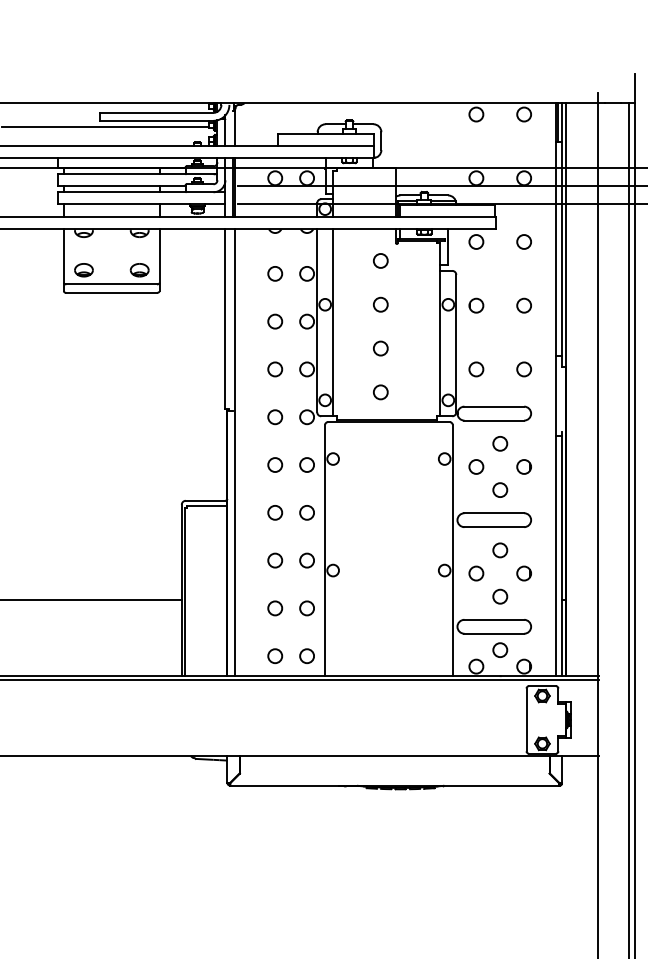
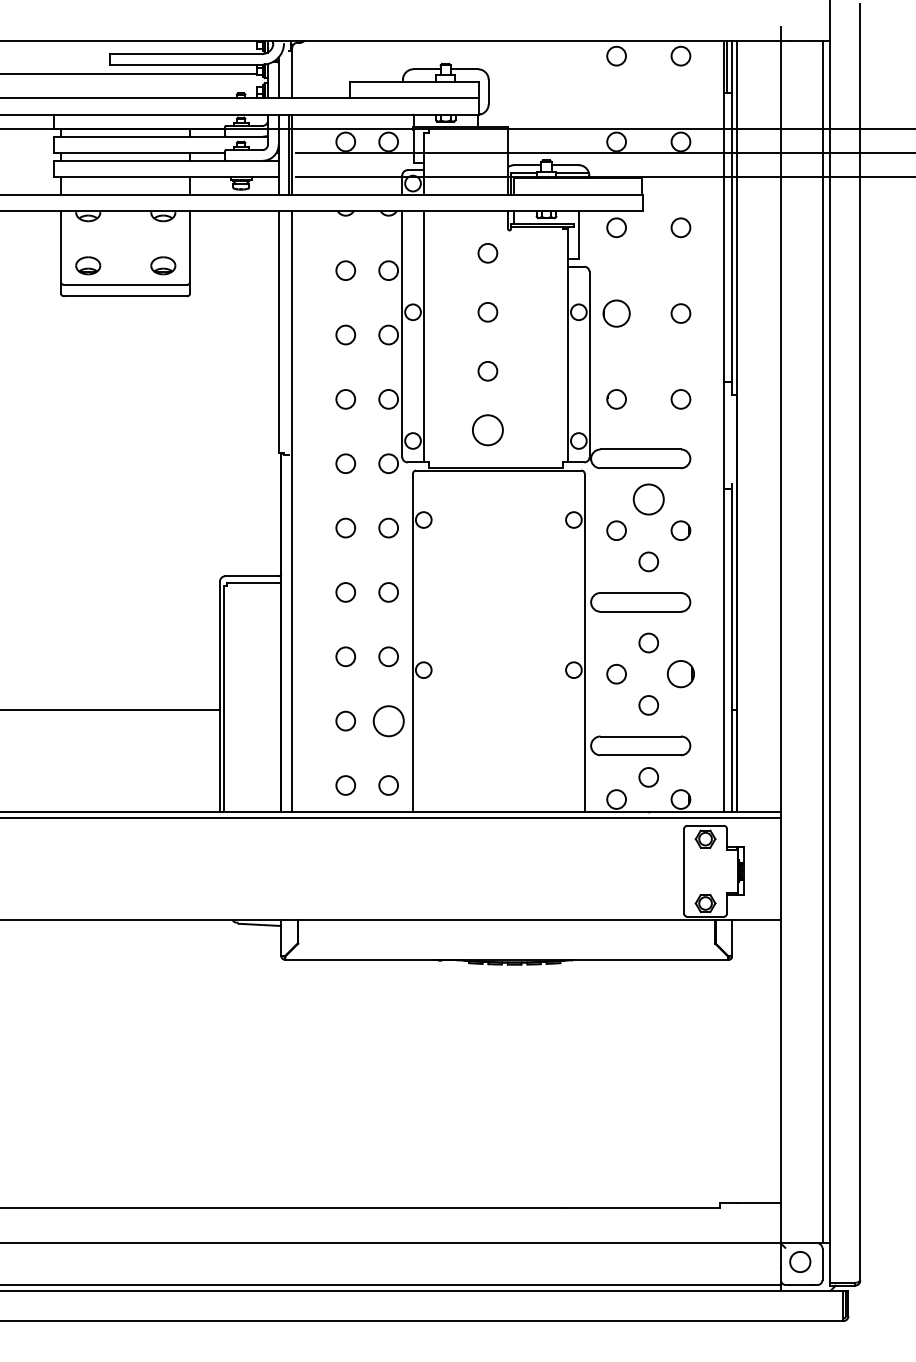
circle: (476, 305) -> (616, 313), size x1.4
circle: (380, 391) -> (487, 429), size x1.6
circle: (500, 443) -> (648, 499), size x1.6
part: (523, 573) -> (680, 674), size x1.4
circle: (306, 607) -> (388, 720), size x1.6

